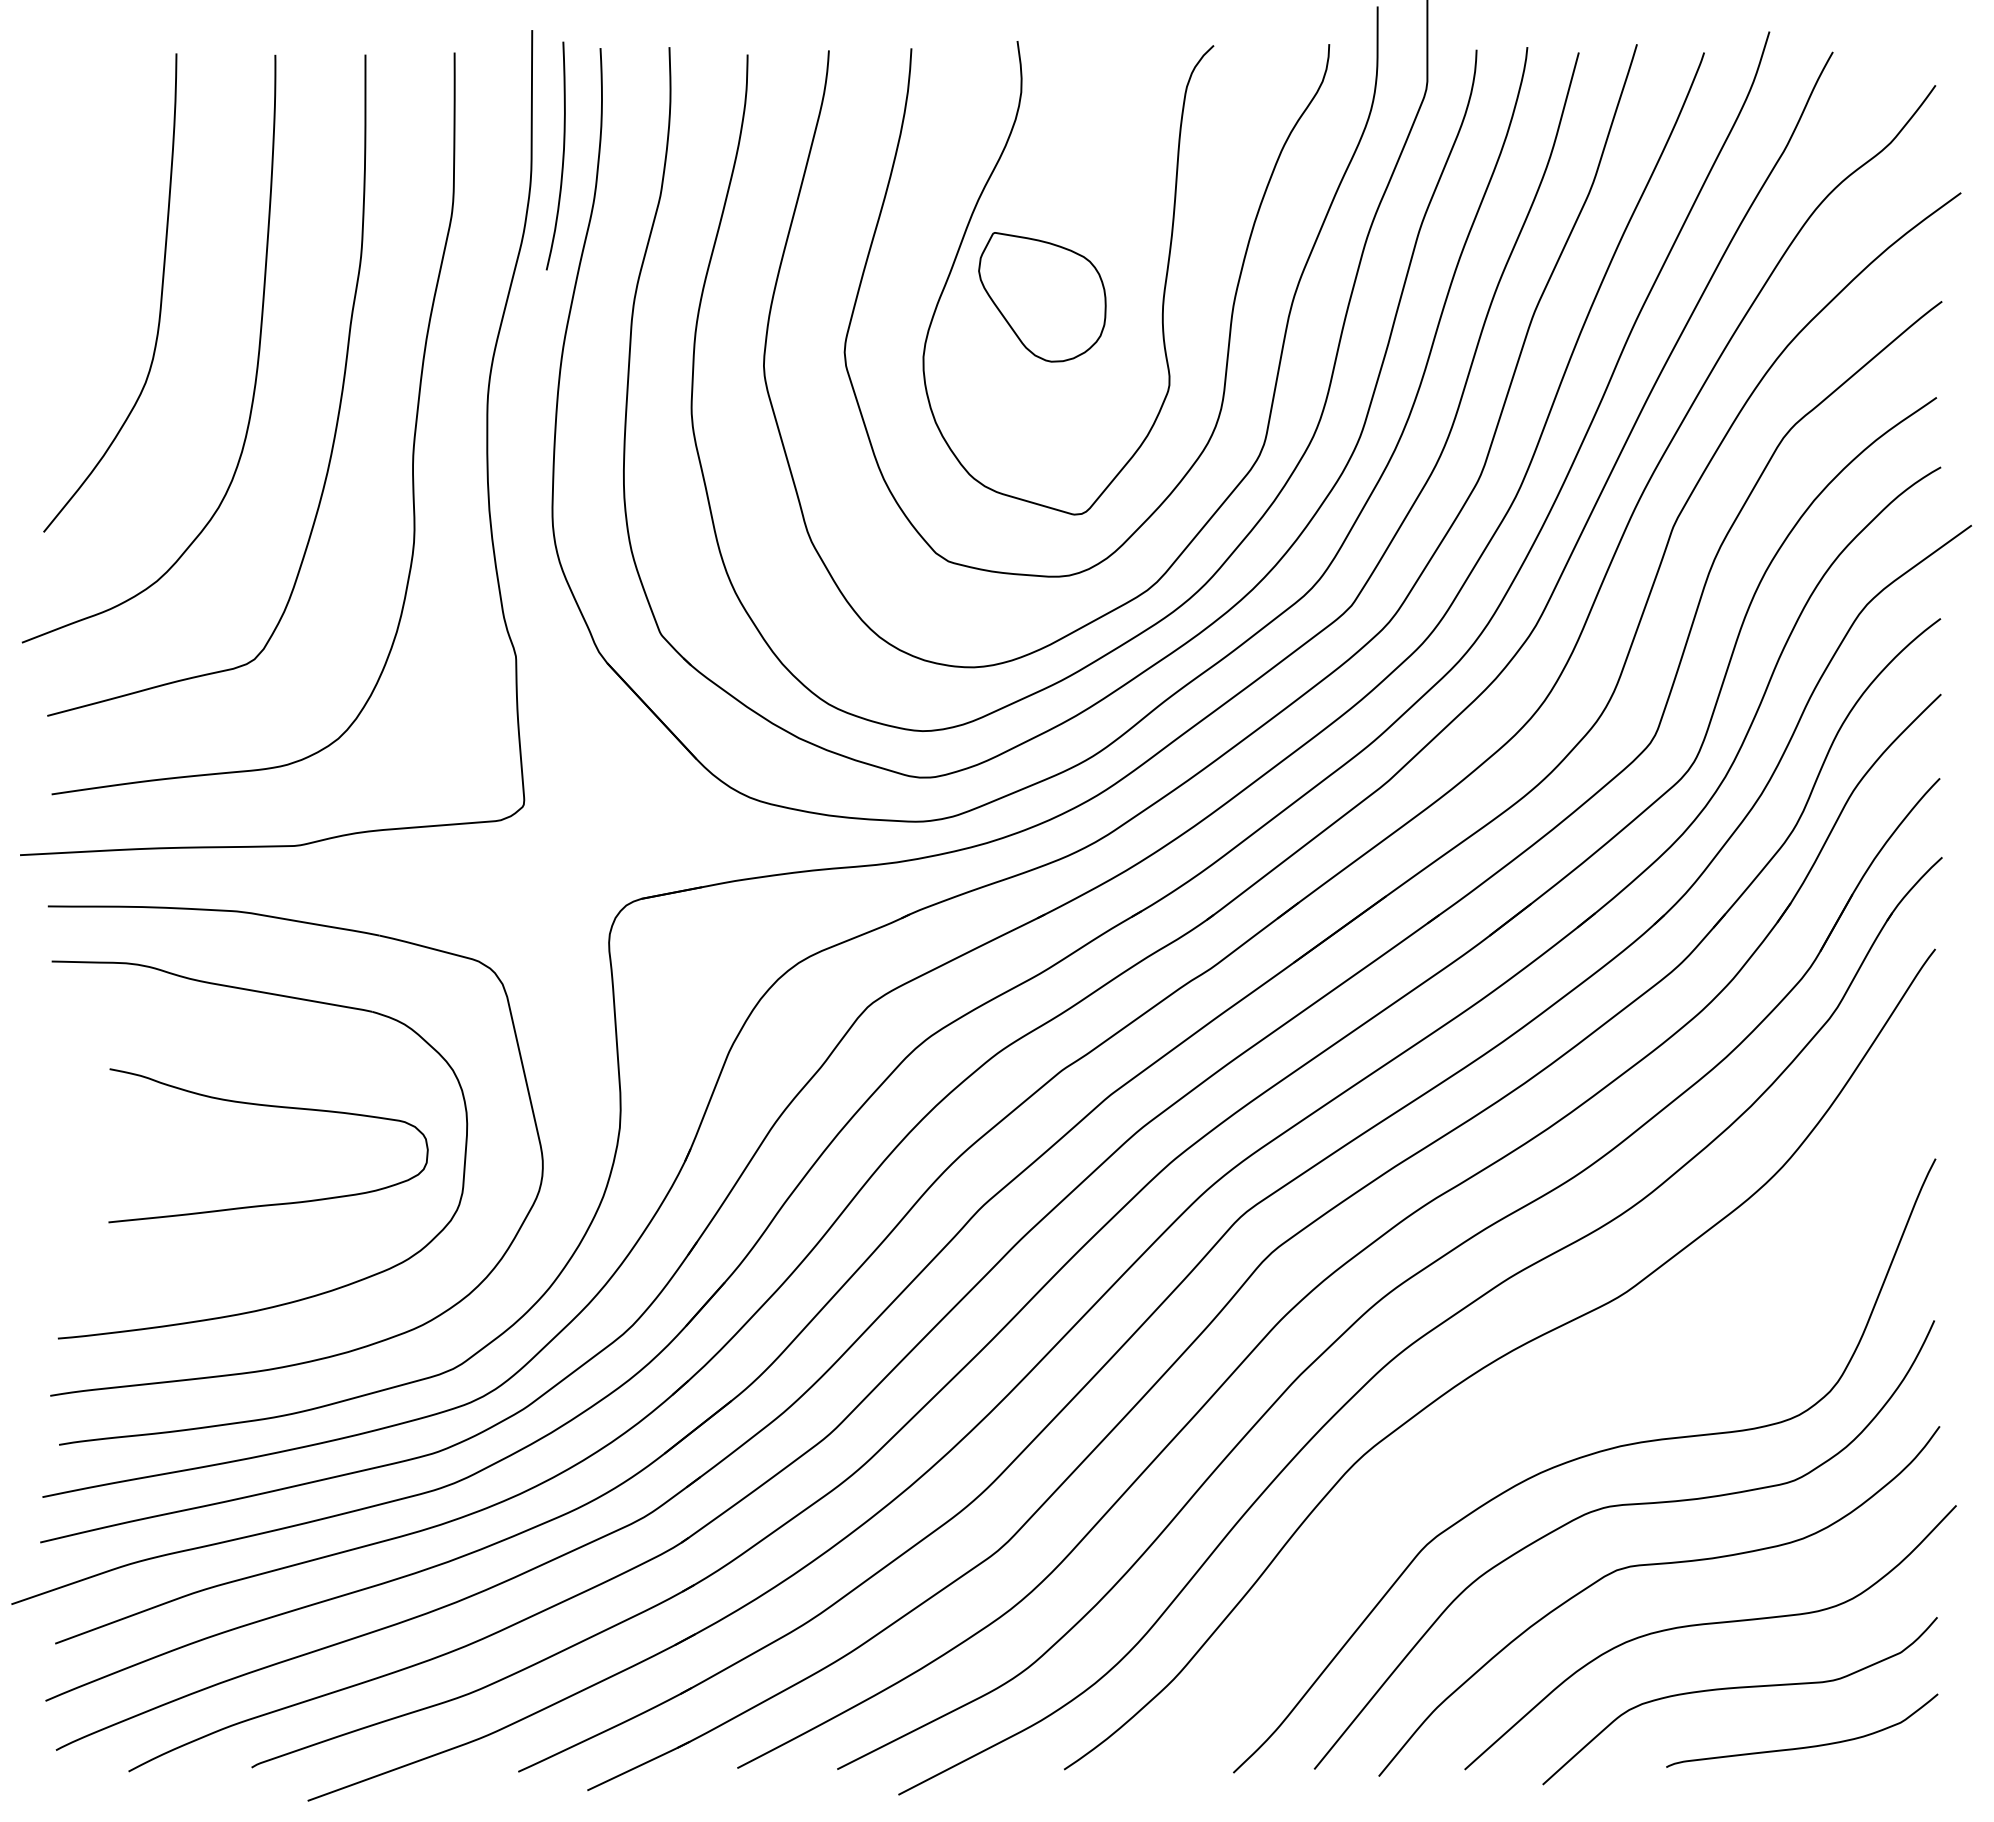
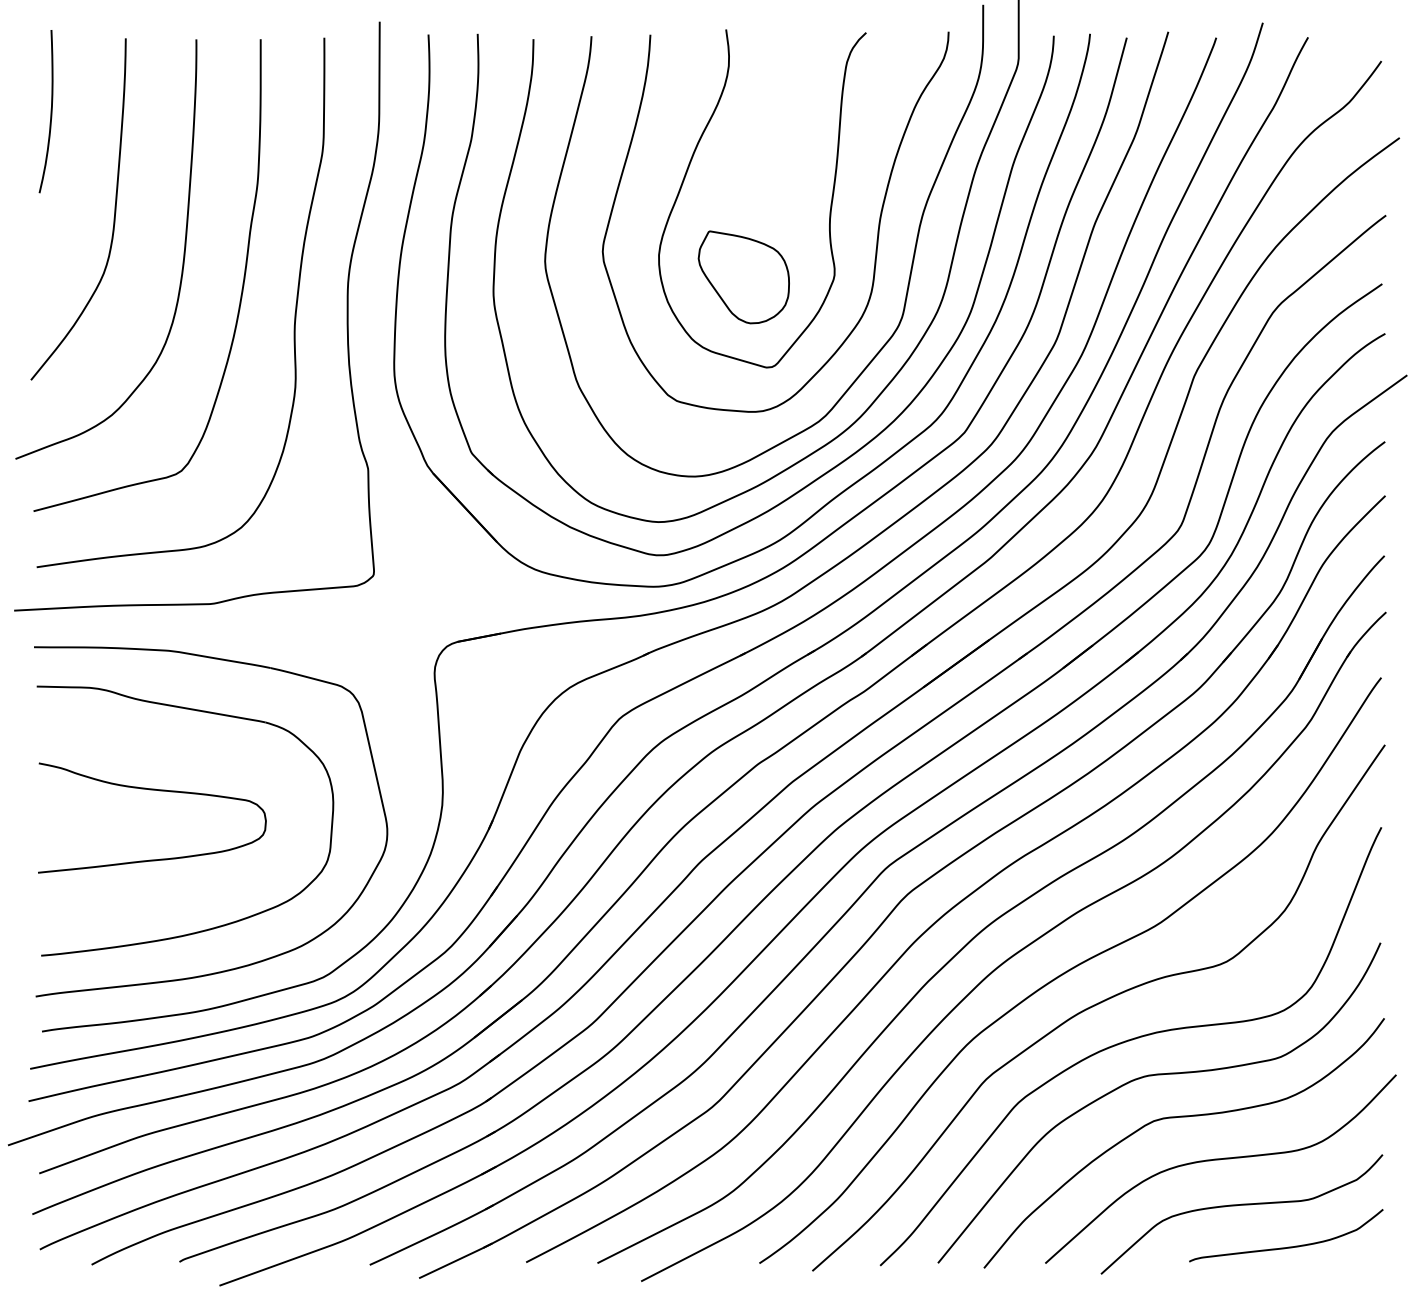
curve: (562, 155) -> (50, 111), moved
part: (1042, 297) -> (743, 277), moved
curve: (273, 1107) -> (155, 790), moved
curve: (1537, 1407) -> (1097, 1004), added

